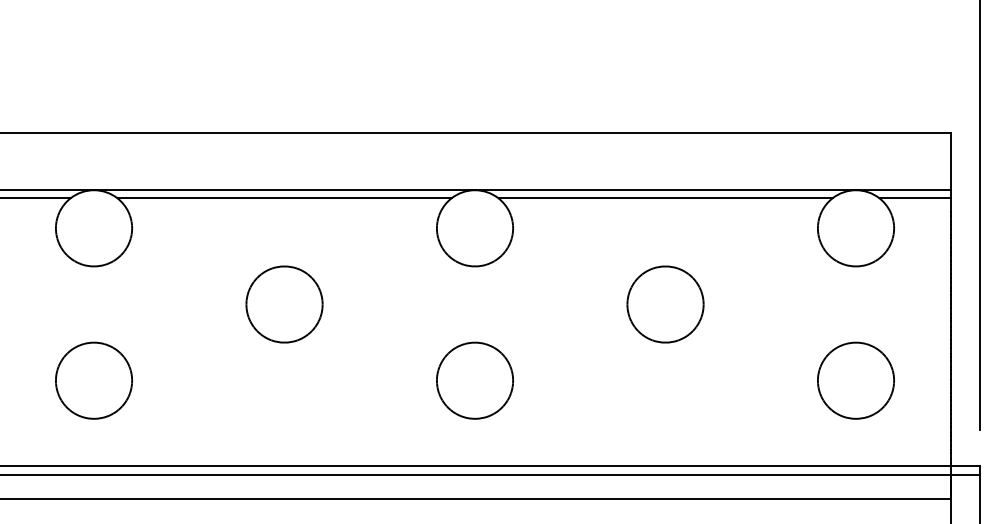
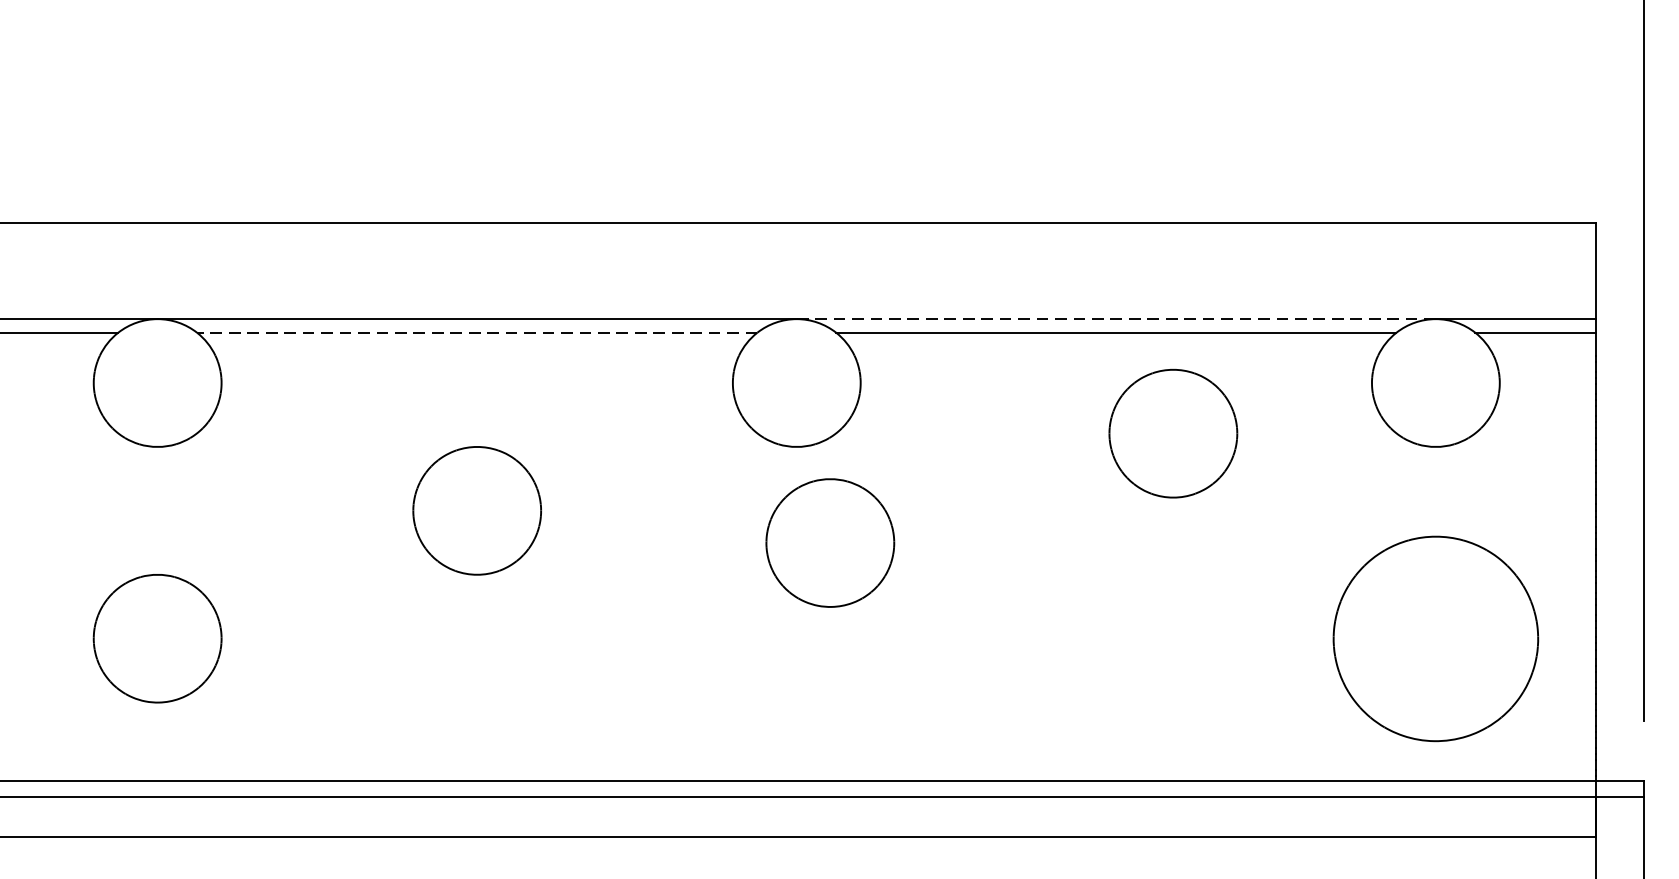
line: (665, 190) -> (1116, 319), solid -> dashed
line: (284, 198) -> (477, 332), solid -> dashed
part: (665, 304) -> (1173, 433), moved
part: (474, 380) -> (829, 542), moved
part: (855, 380) -> (1435, 638), size x1.6

